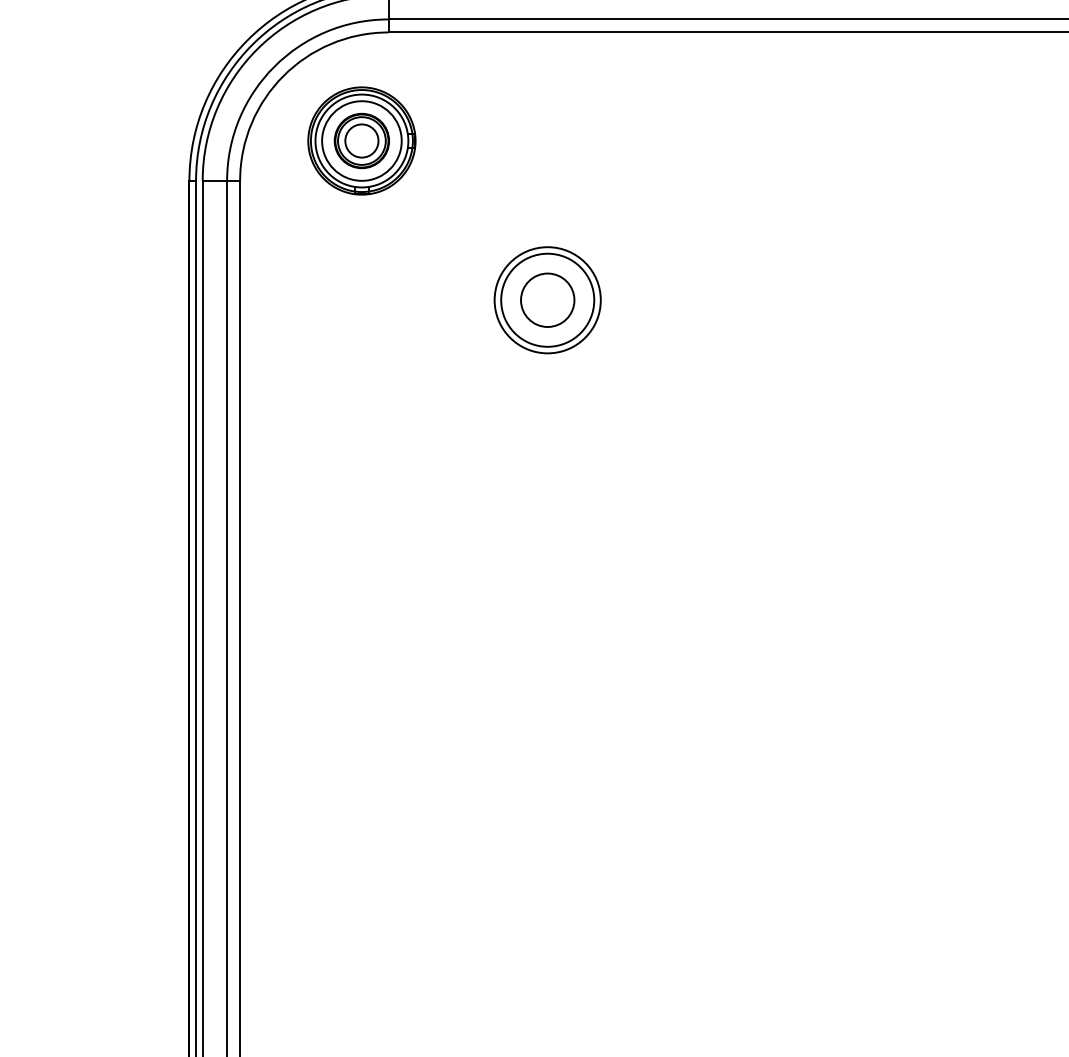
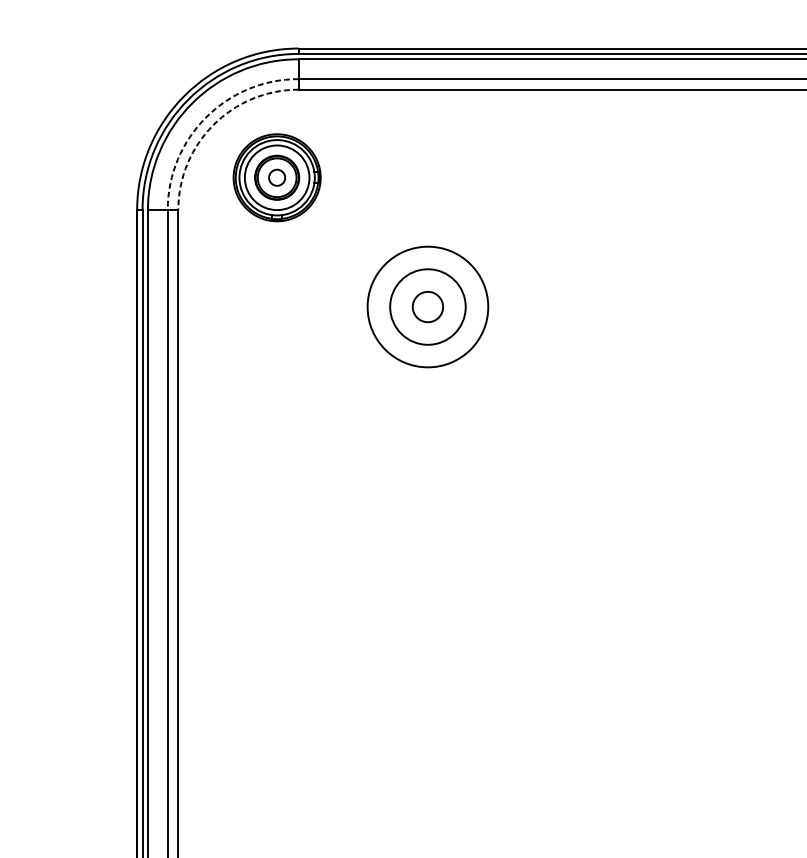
arc: (274, 66) -> (206, 117), solid -> dashed
arc: (283, 75) -> (213, 124), solid -> dashed
circle: (361, 140) -> (276, 177), size x0.6
circle: (547, 300) -> (427, 307), size x0.7
circle: (547, 300) -> (427, 307), size x1.4

